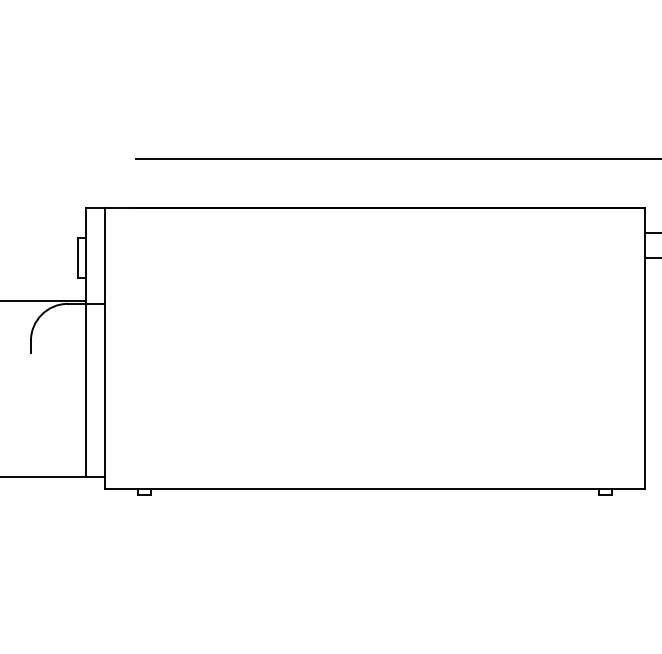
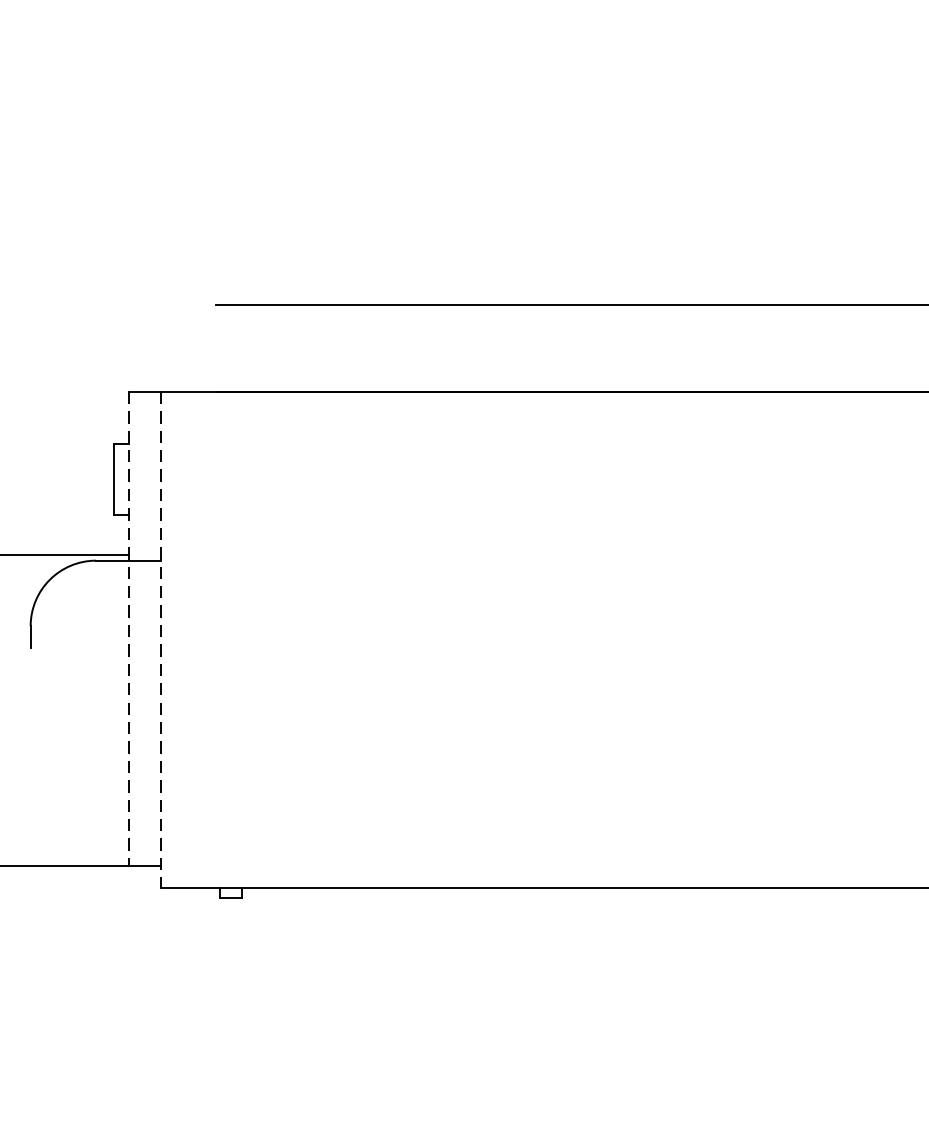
line: (86, 342) -> (128, 628), solid -> dashed
line: (105, 349) -> (162, 641), solid -> dashed

